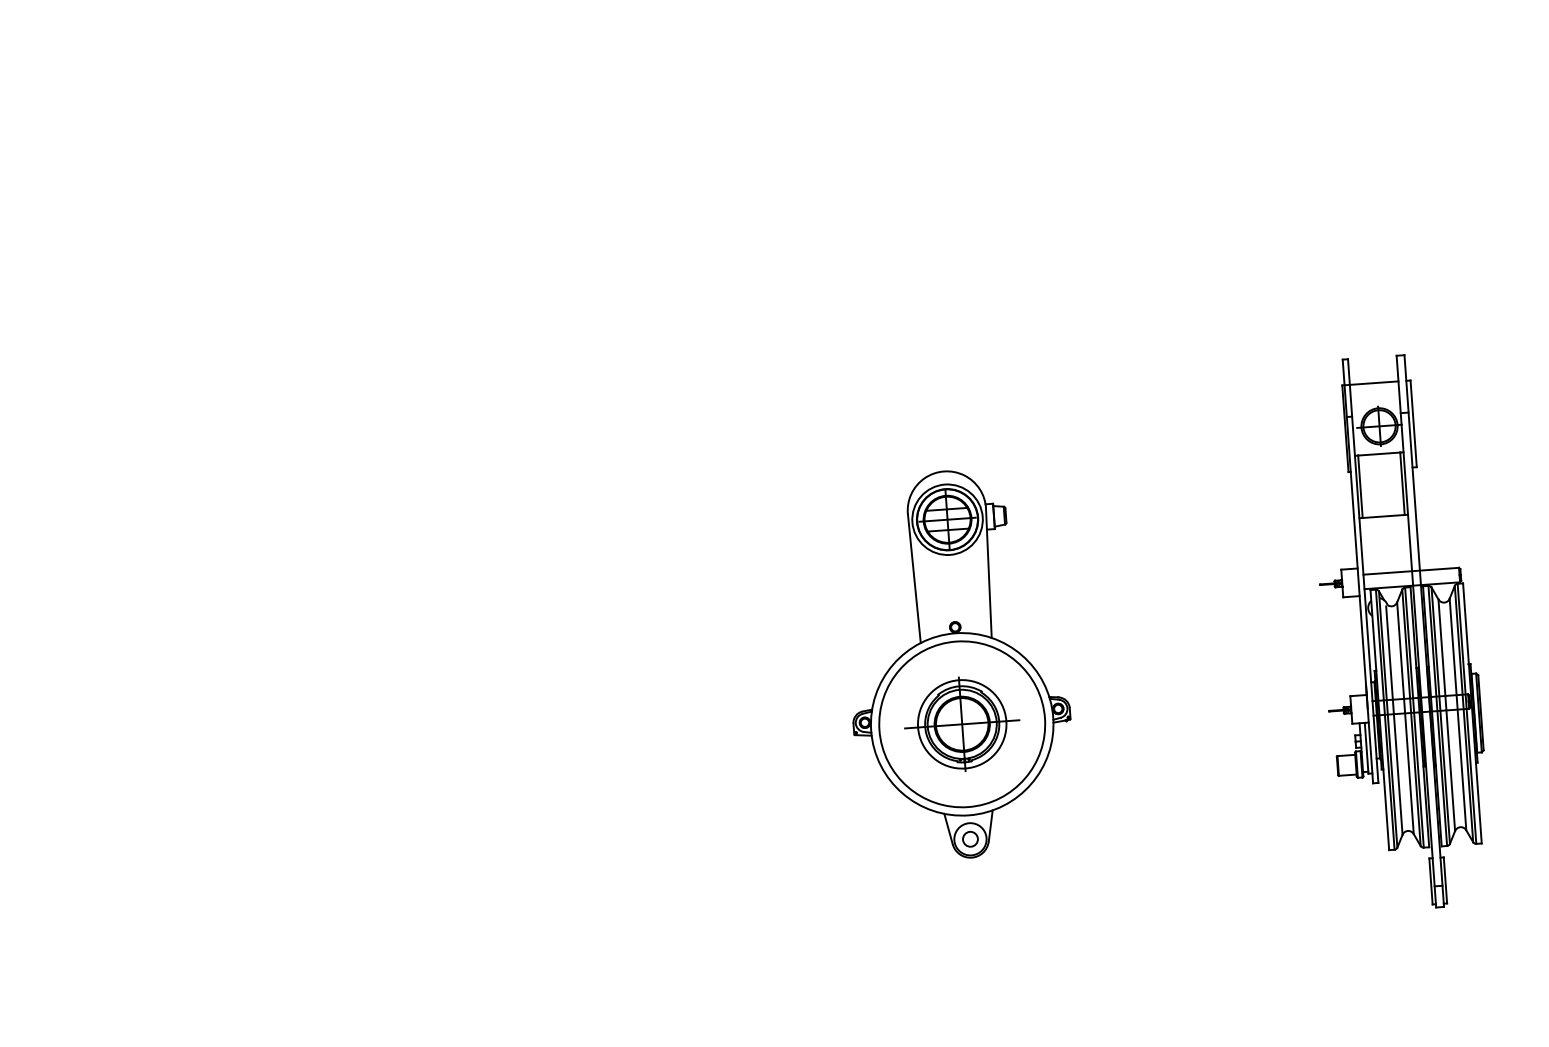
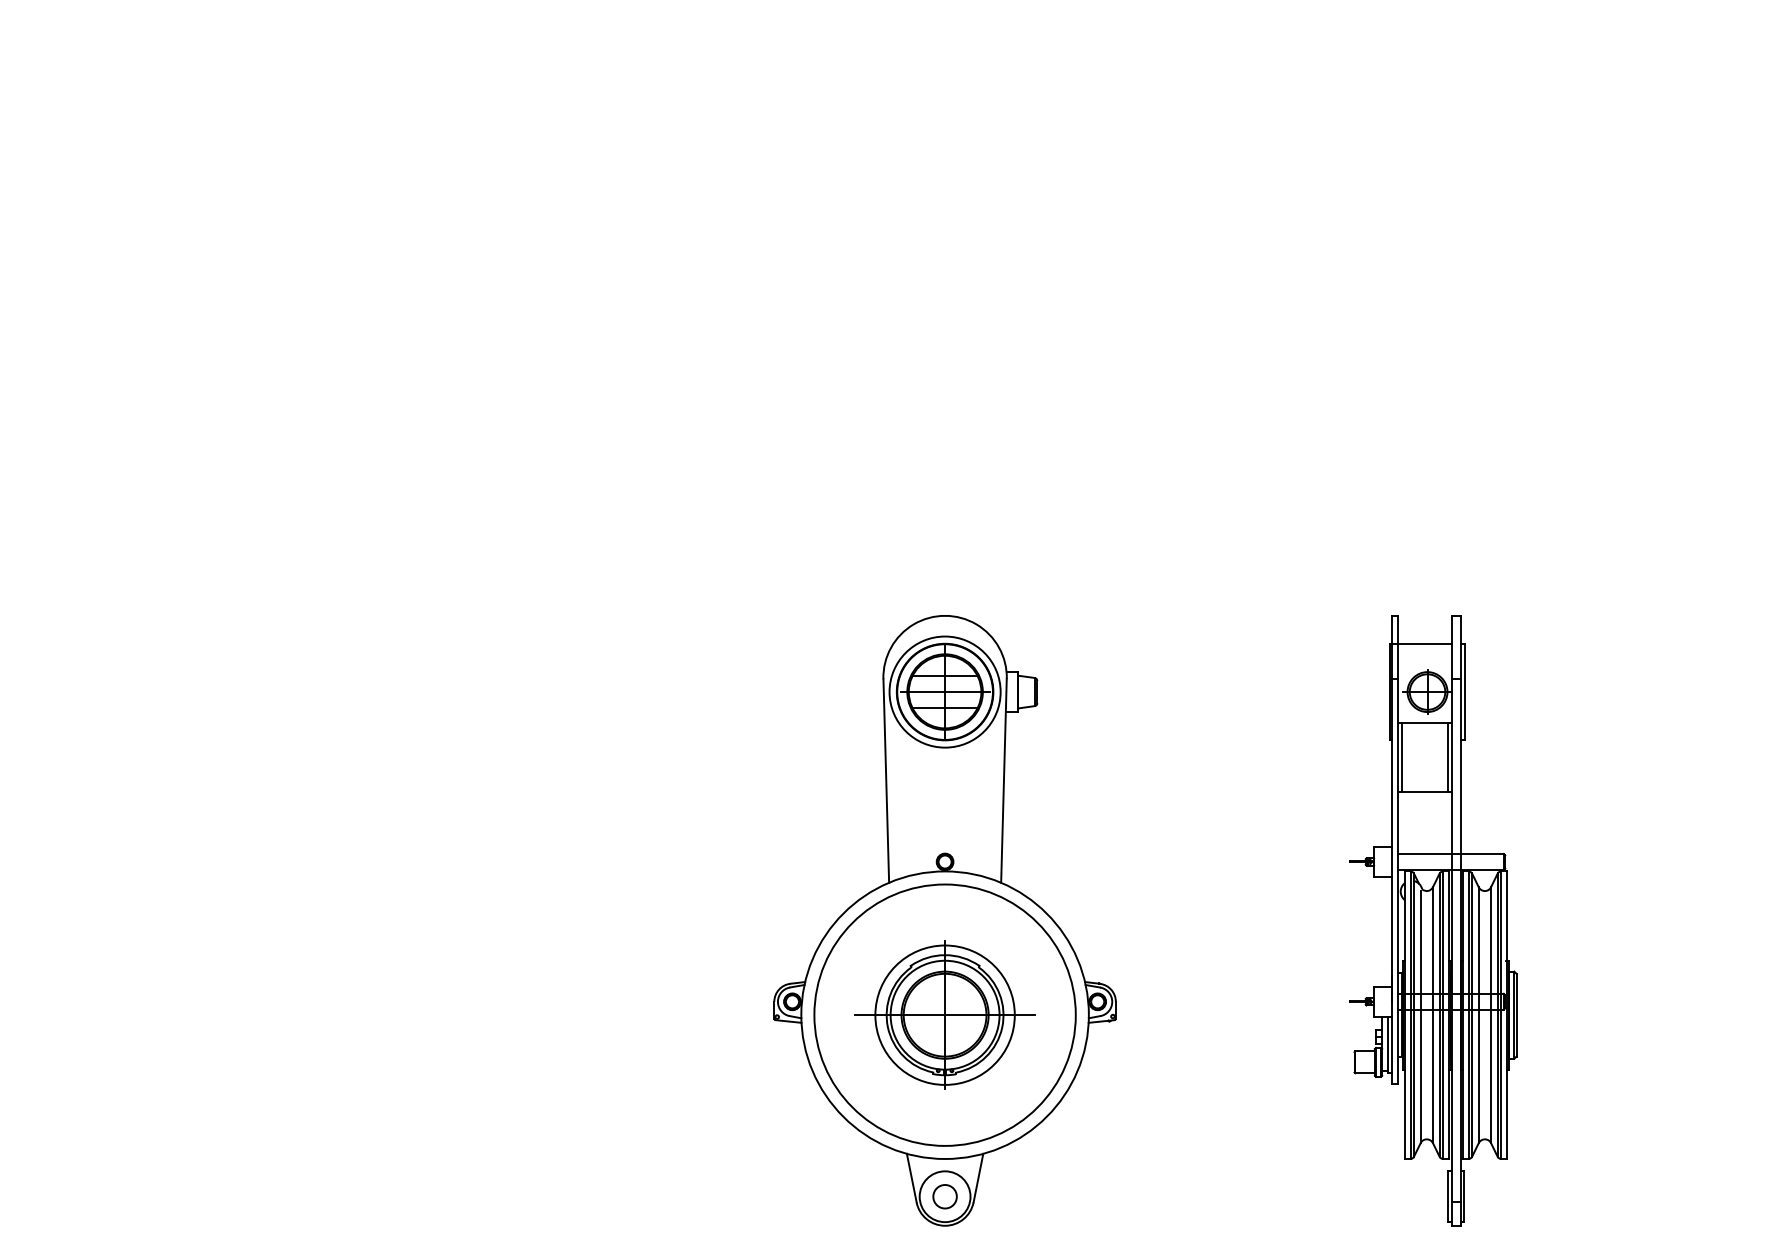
part: (957, 664) -> (944, 920), size x1.43

